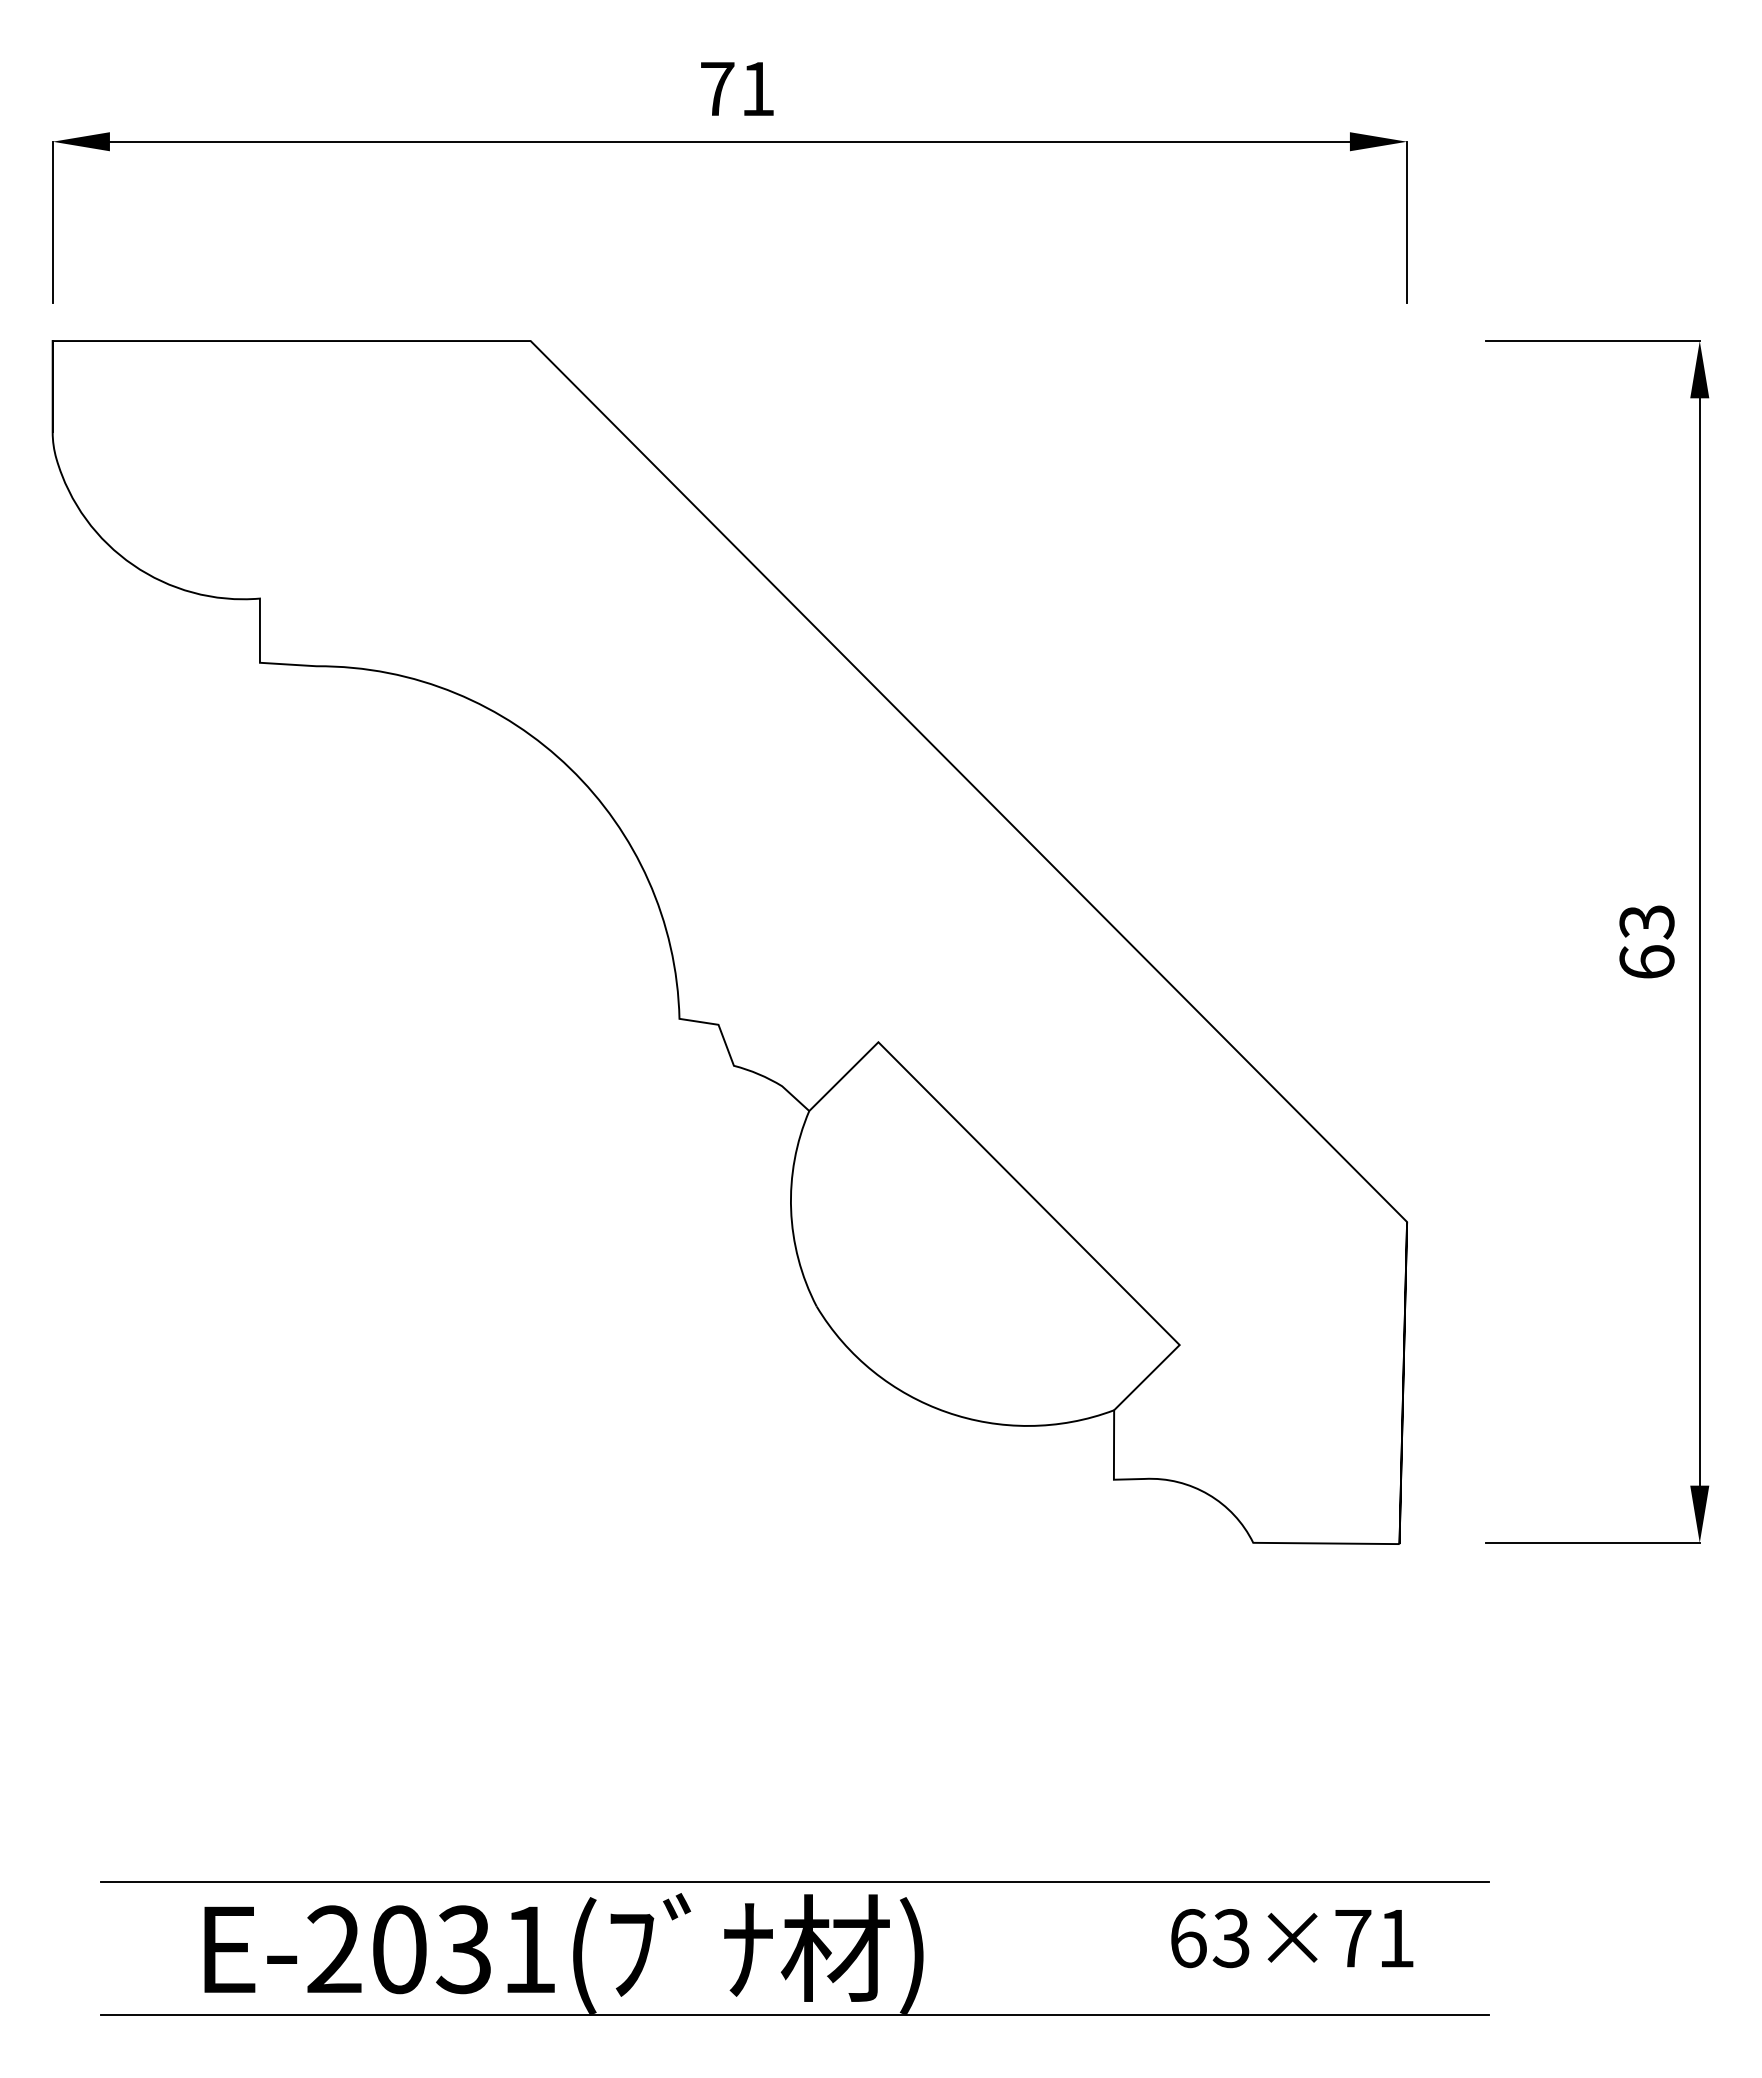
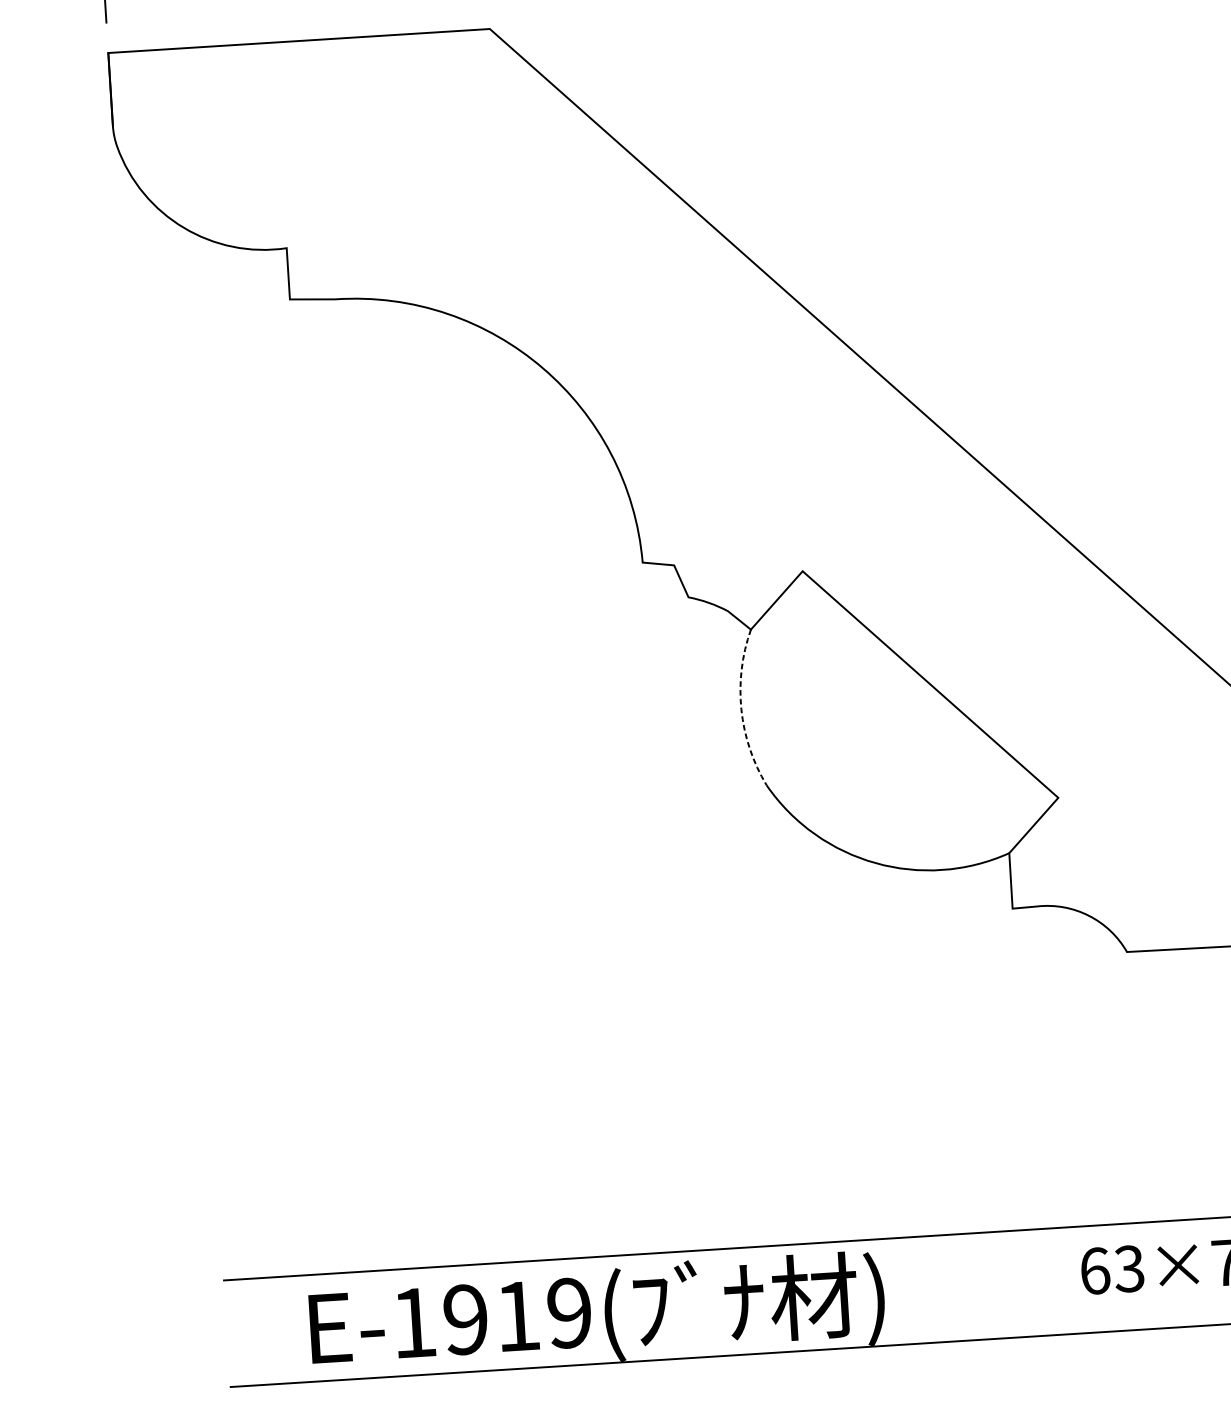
arc: (791, 1209) -> (741, 709), solid -> dashed
text: (431, 1949) -> (491, 1317), E-2031( -> E-1919(

